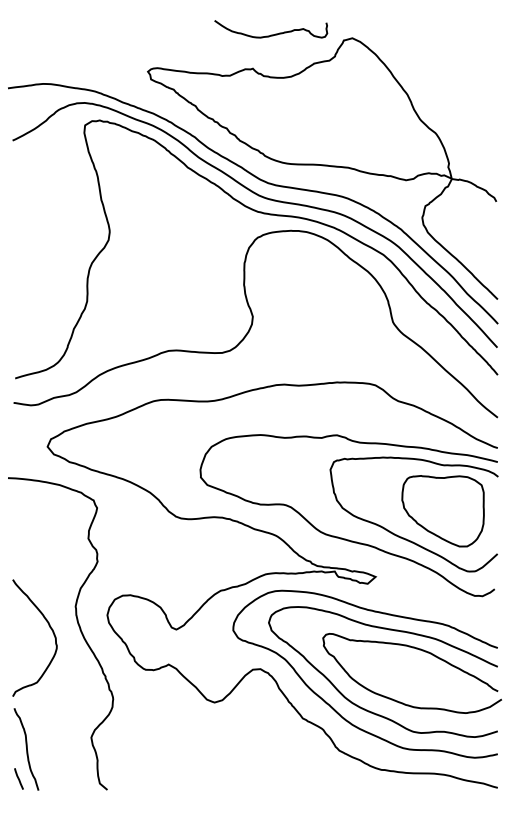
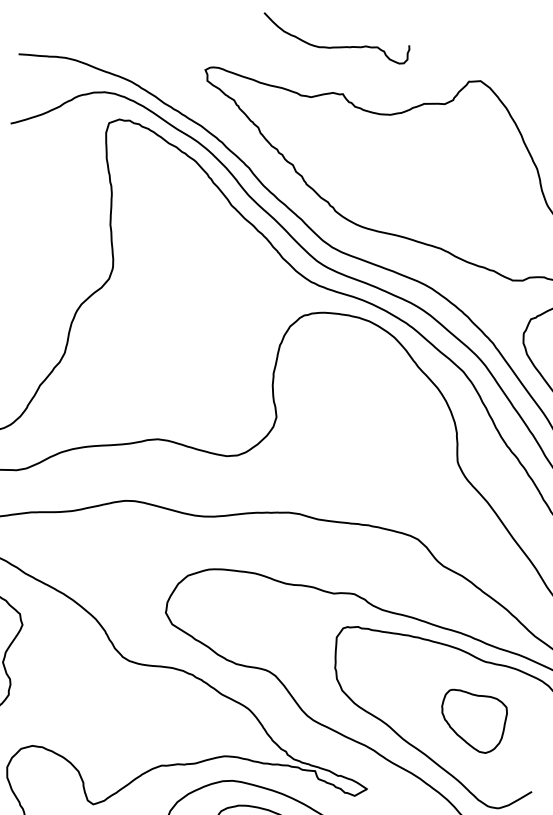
curve: (271, 34) -> (334, 46), moved
part: (442, 511) -> (471, 721), size x0.6

